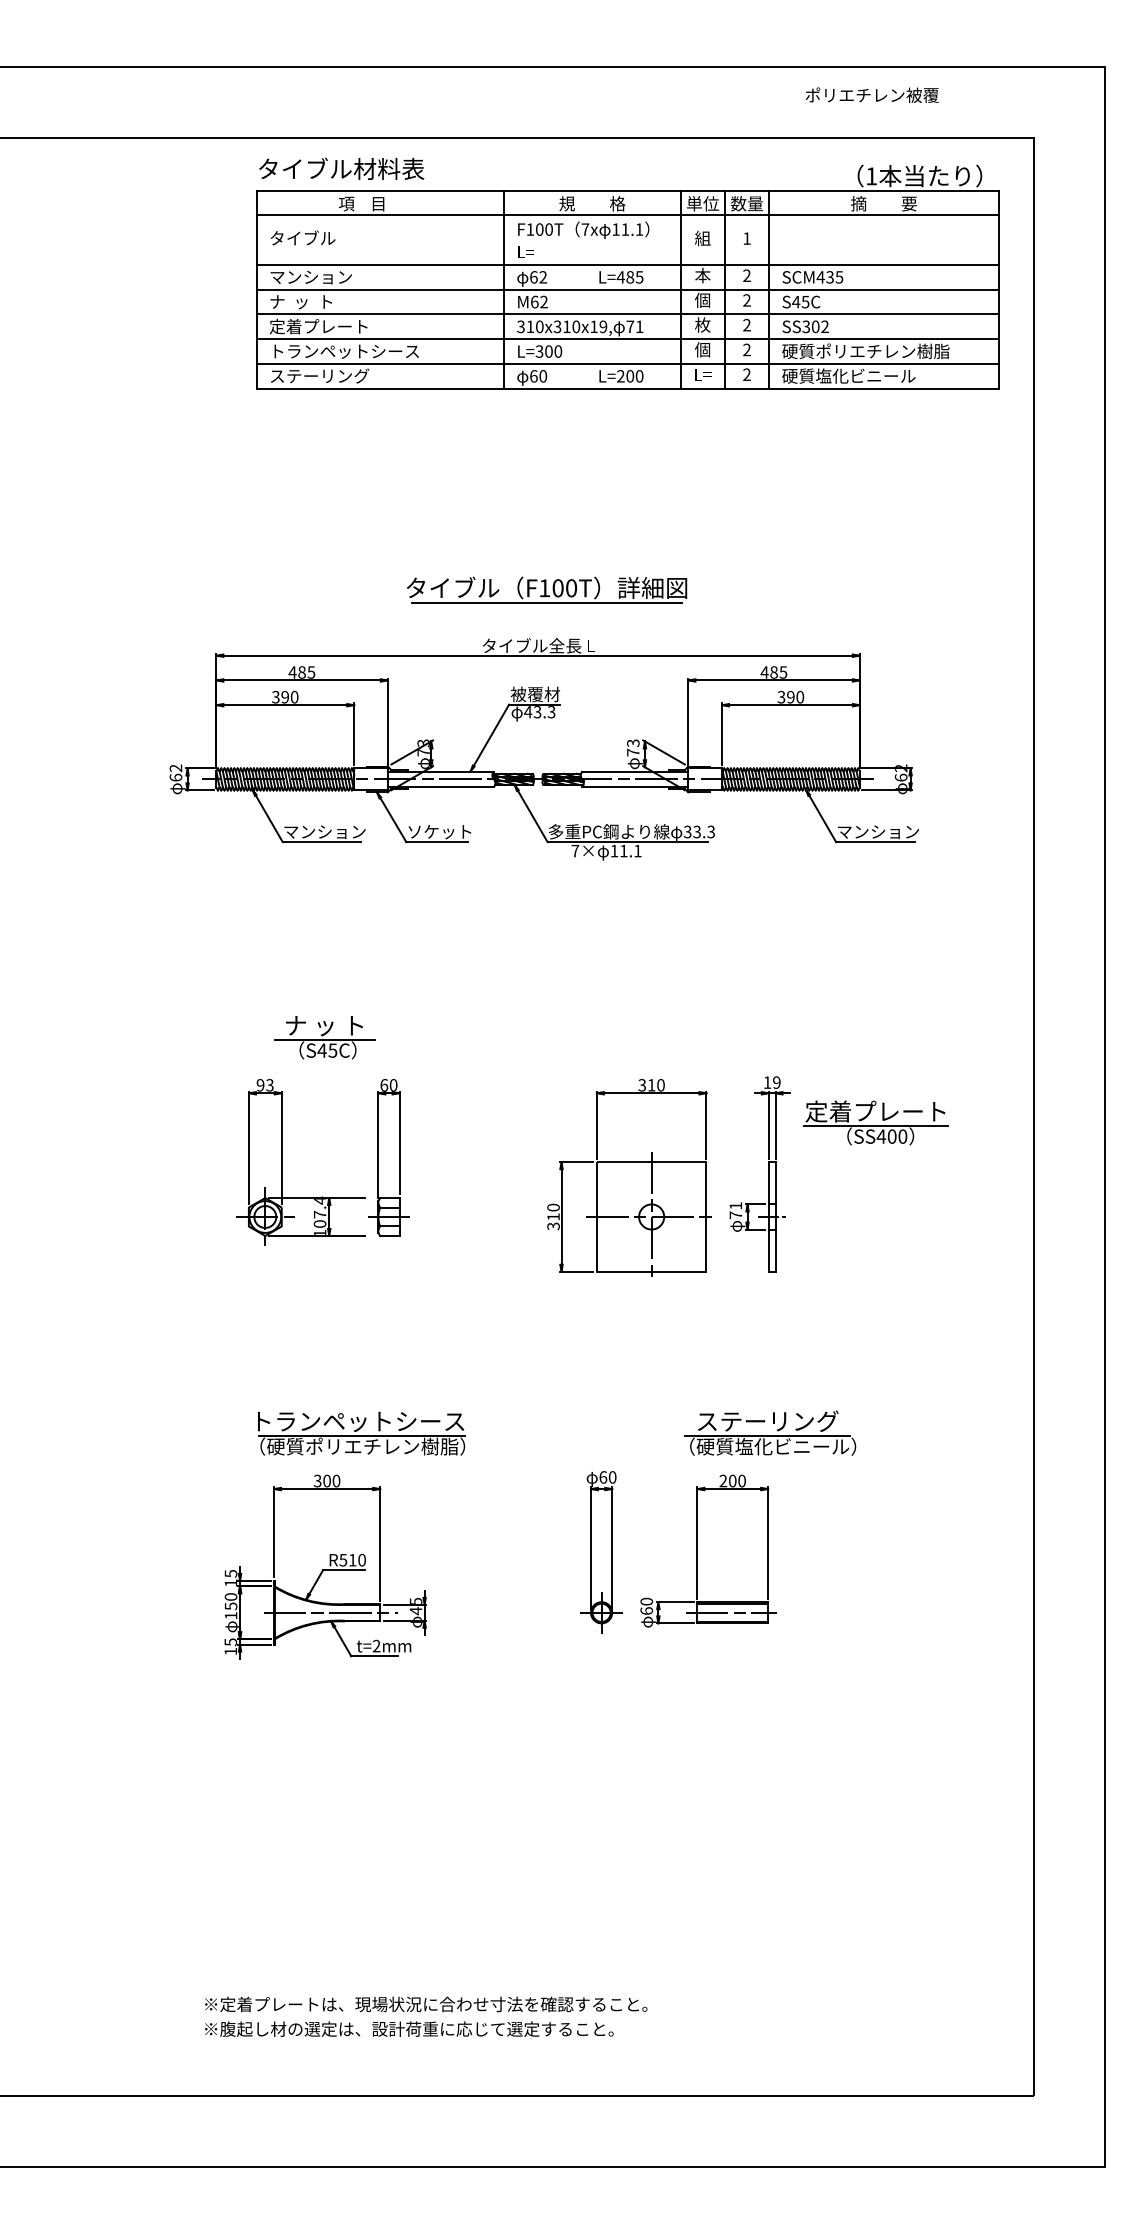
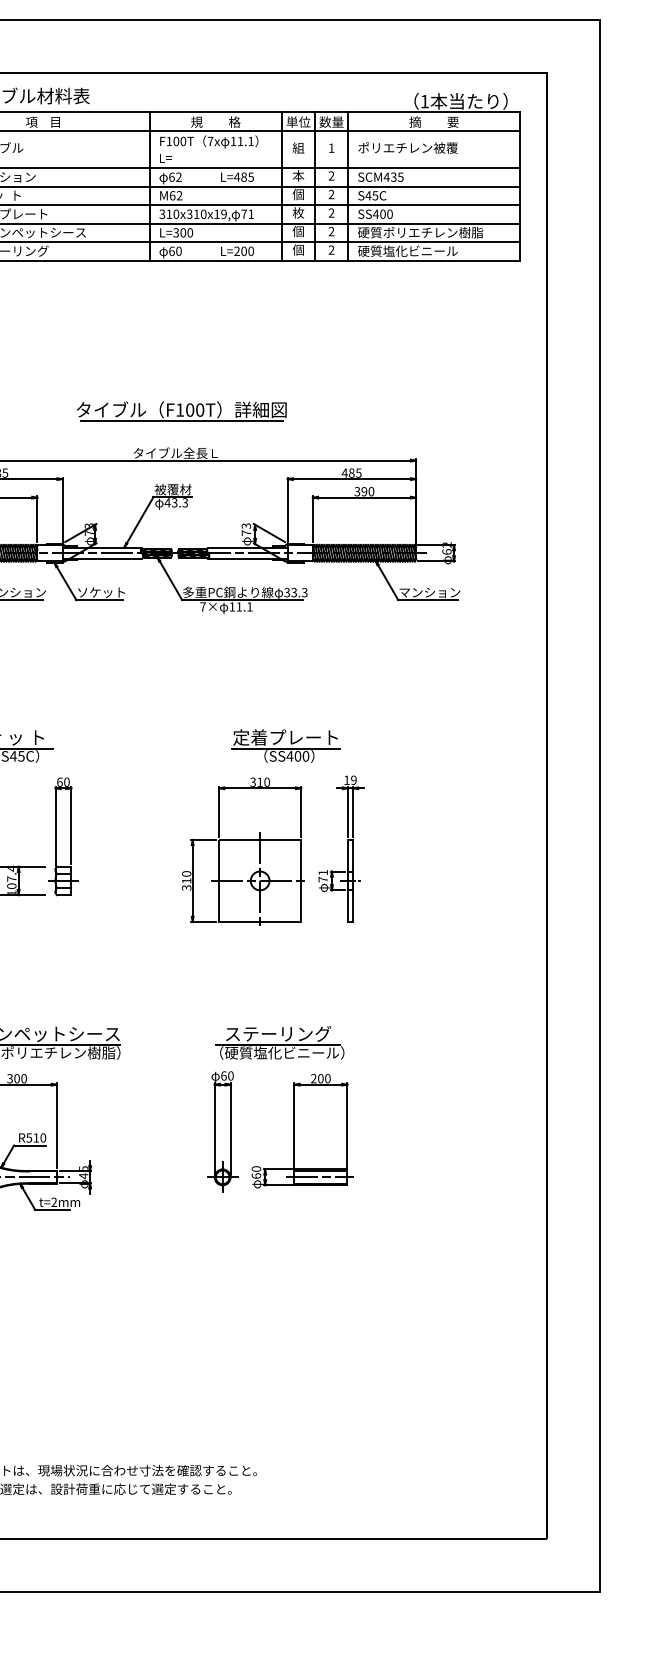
text: (871, 94) -> (407, 147), moved
text: (815, 326) -> (382, 214), SS302 -> SS400
text: (703, 374) -> (298, 249), L= -> 個
part: (875, 1122) -> (285, 745), moved
part: (770, 1432) -> (280, 1042), moved

